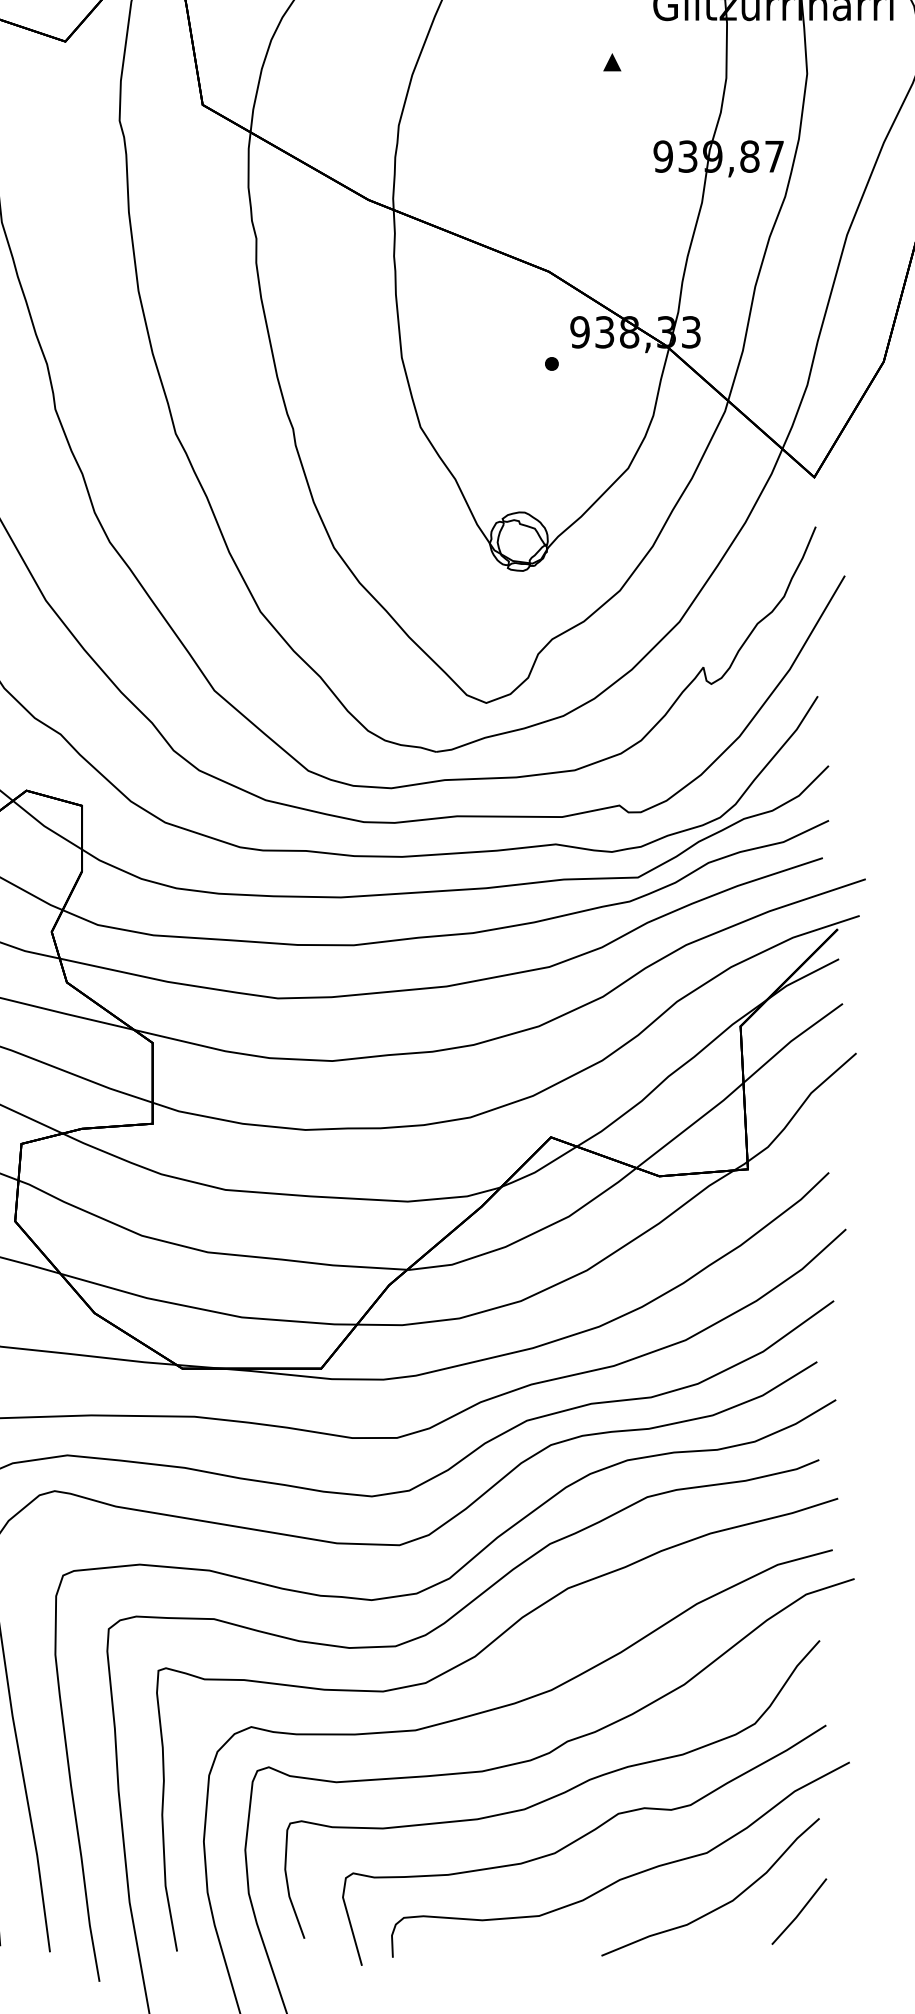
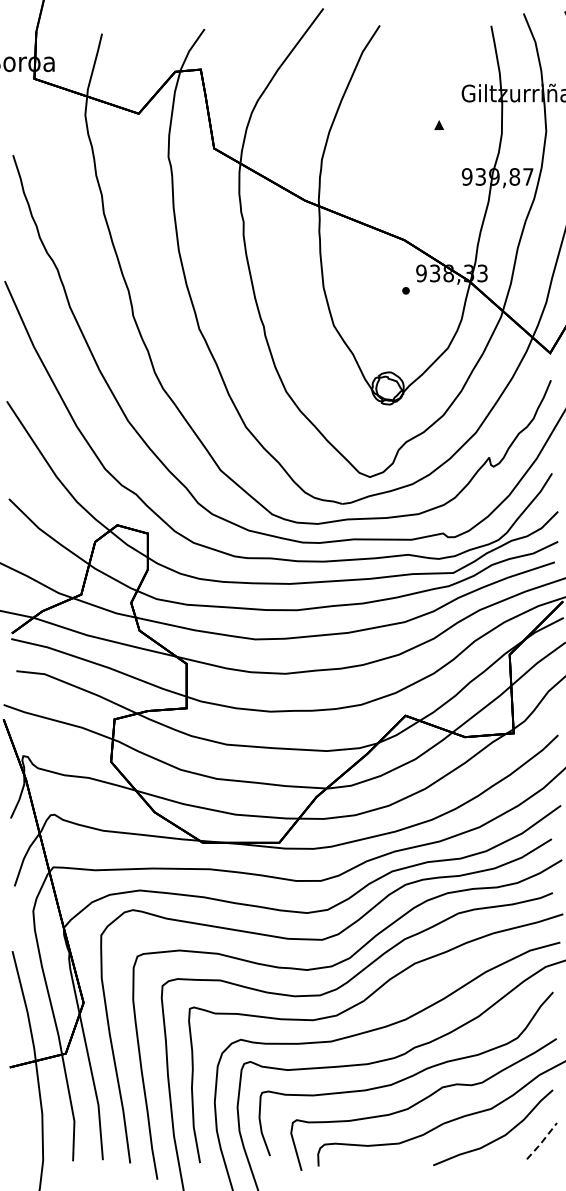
line: (800, 1912) -> (542, 1141), solid -> dashed

